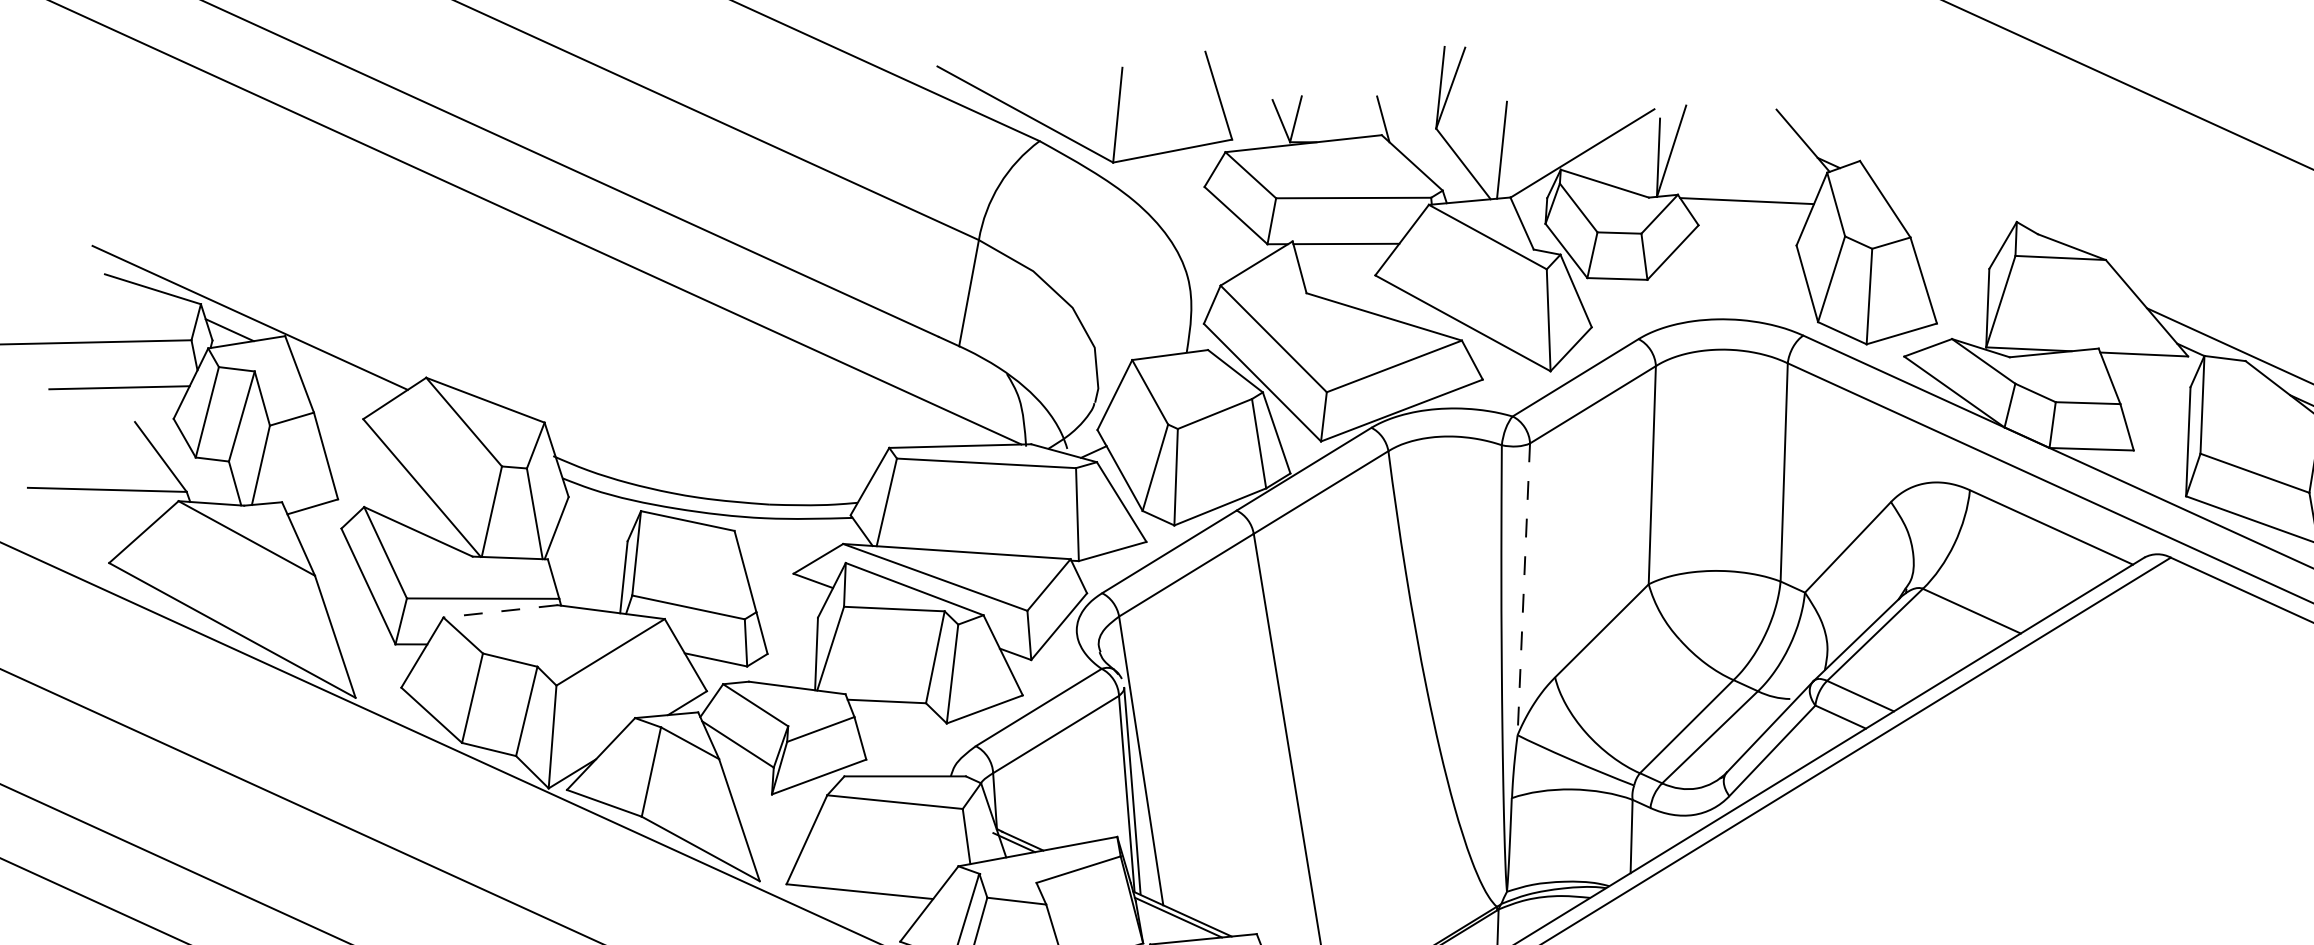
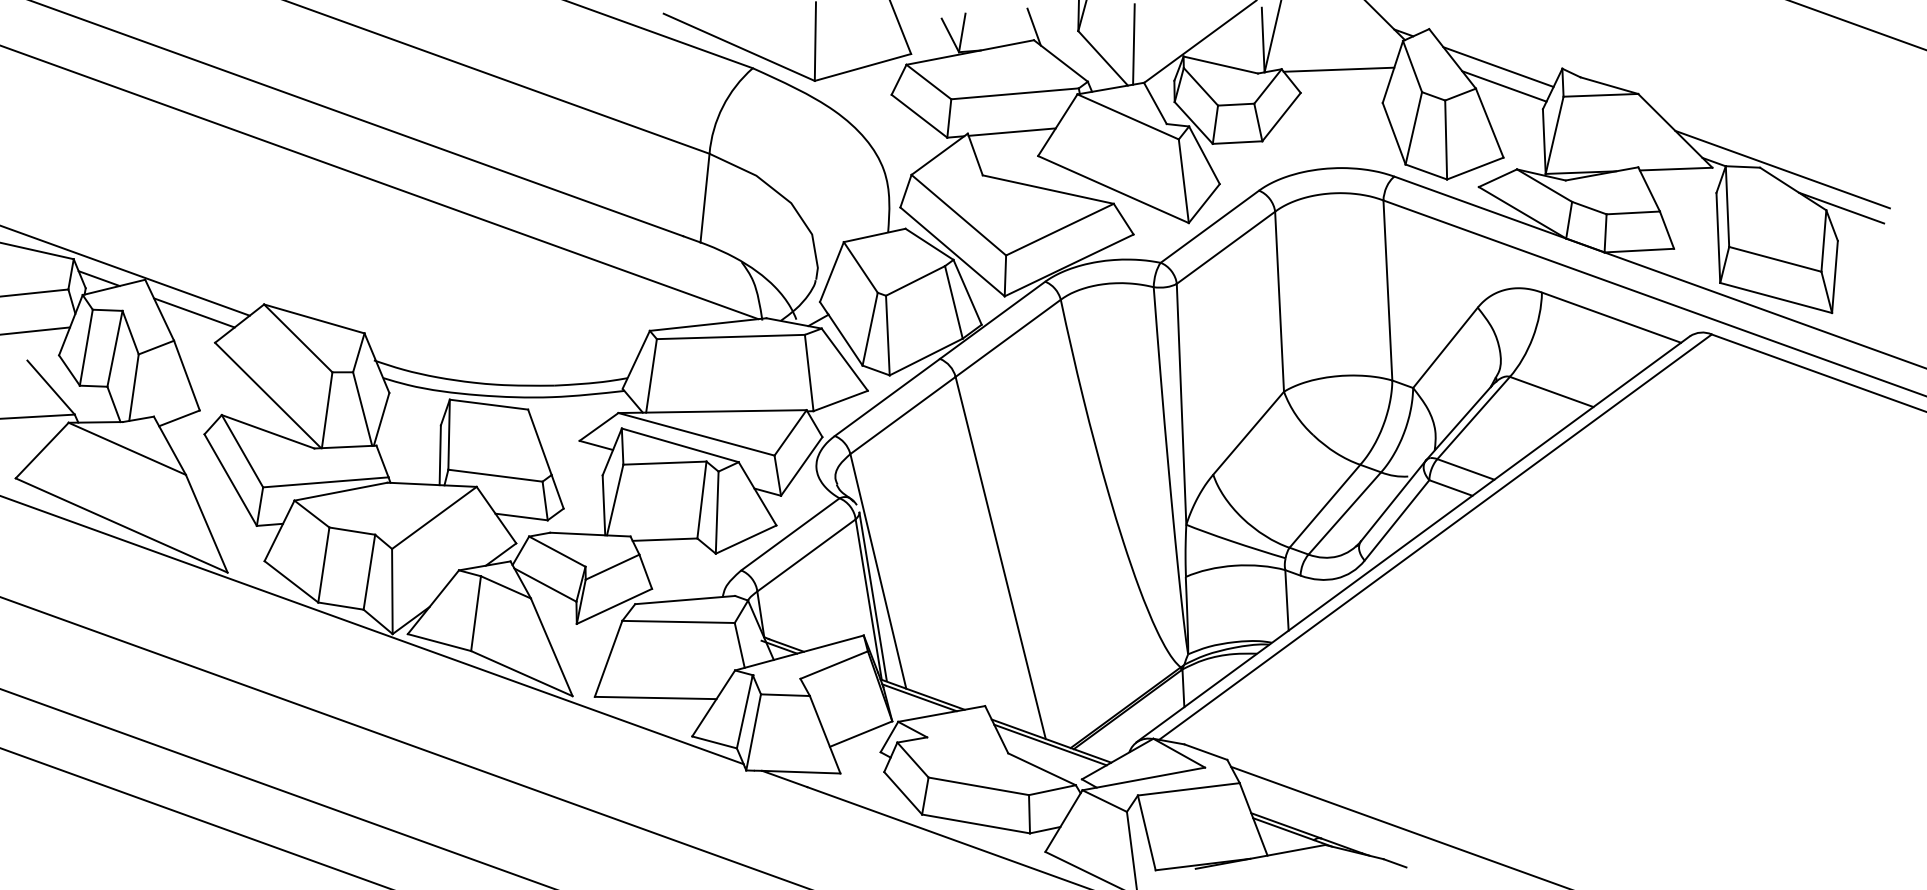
line: (1939, 213) -> (1498, 66), added
line: (1945, 237) -> (1504, 86), added
line: (341, 380) -> (194, 312), added
line: (1523, 589) -> (1181, 404), dashed -> solid
line: (499, 611) -> (340, 491), dashed -> solid

